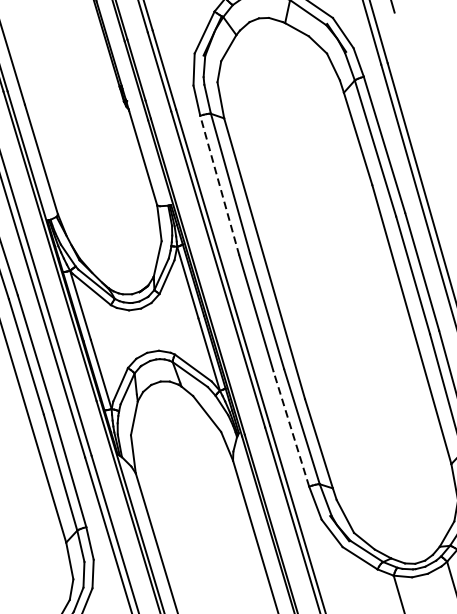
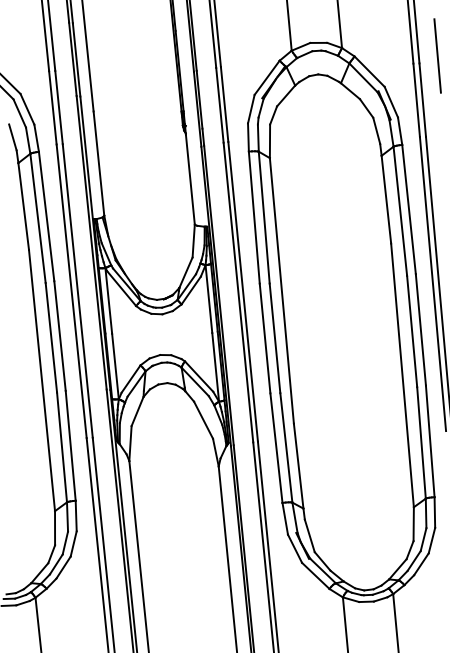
line: (219, 185) -> (254, 217), dashed -> solid
line: (291, 428) -> (276, 447), dashed -> solid

